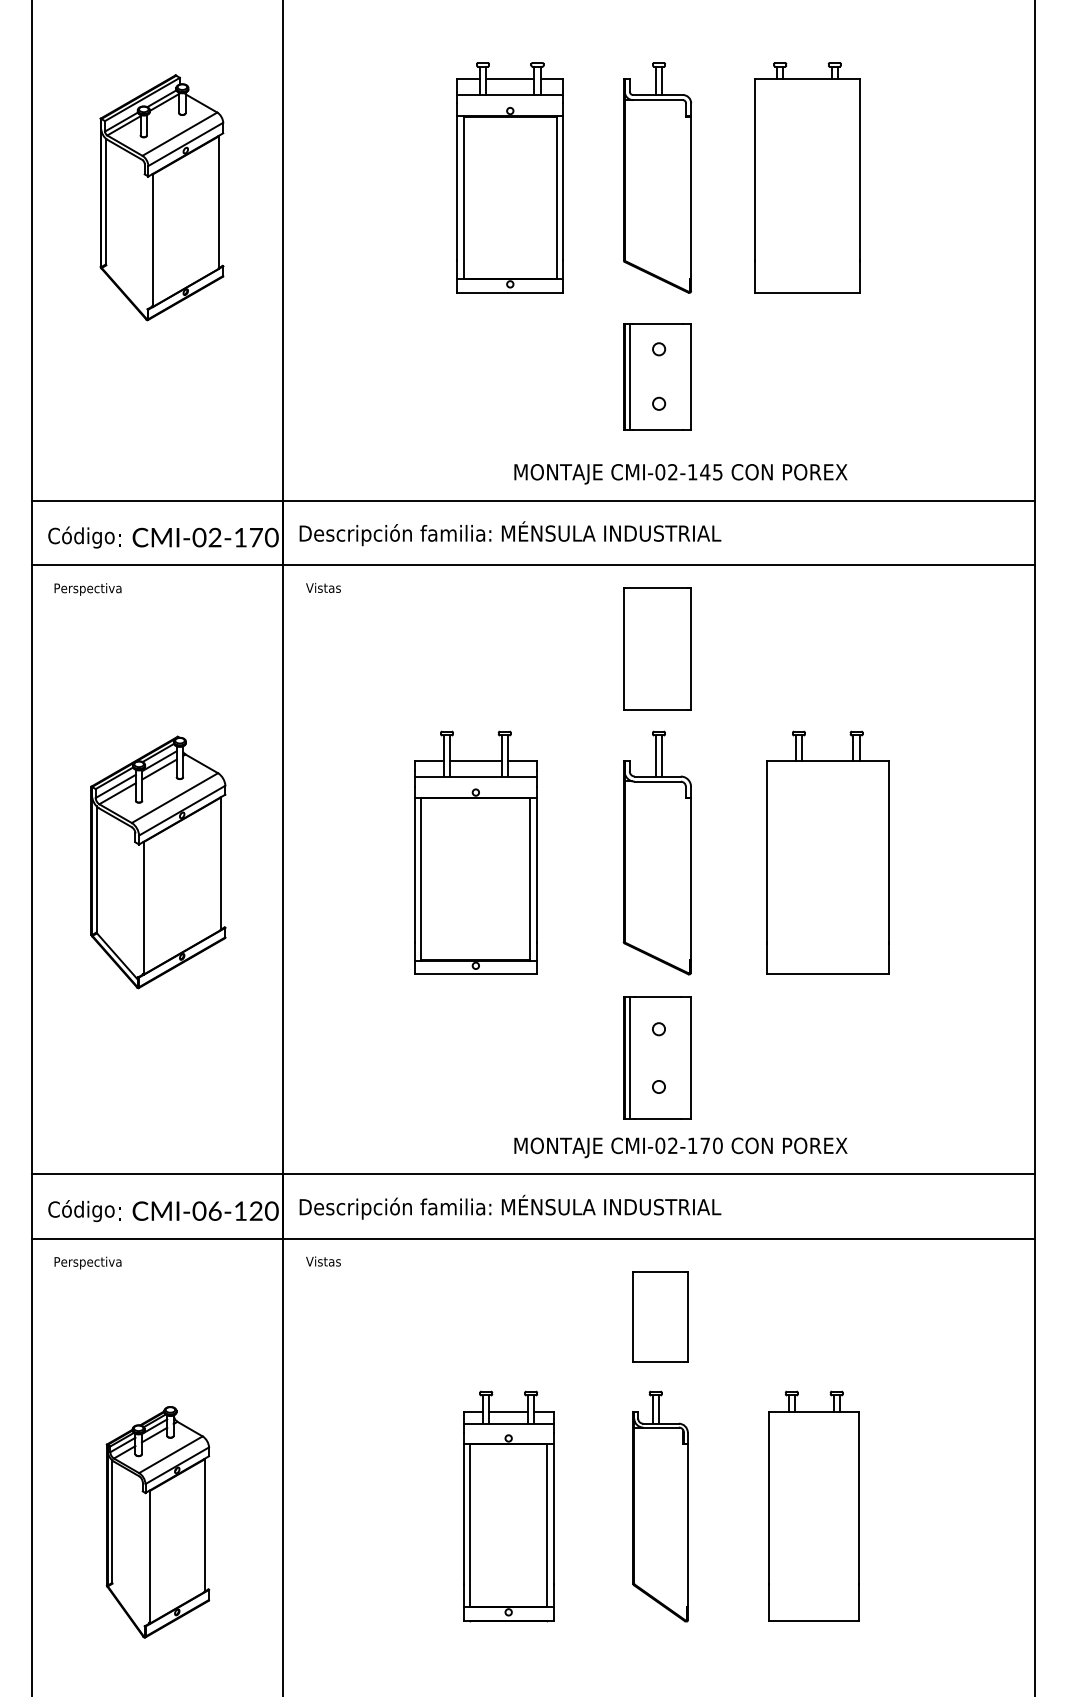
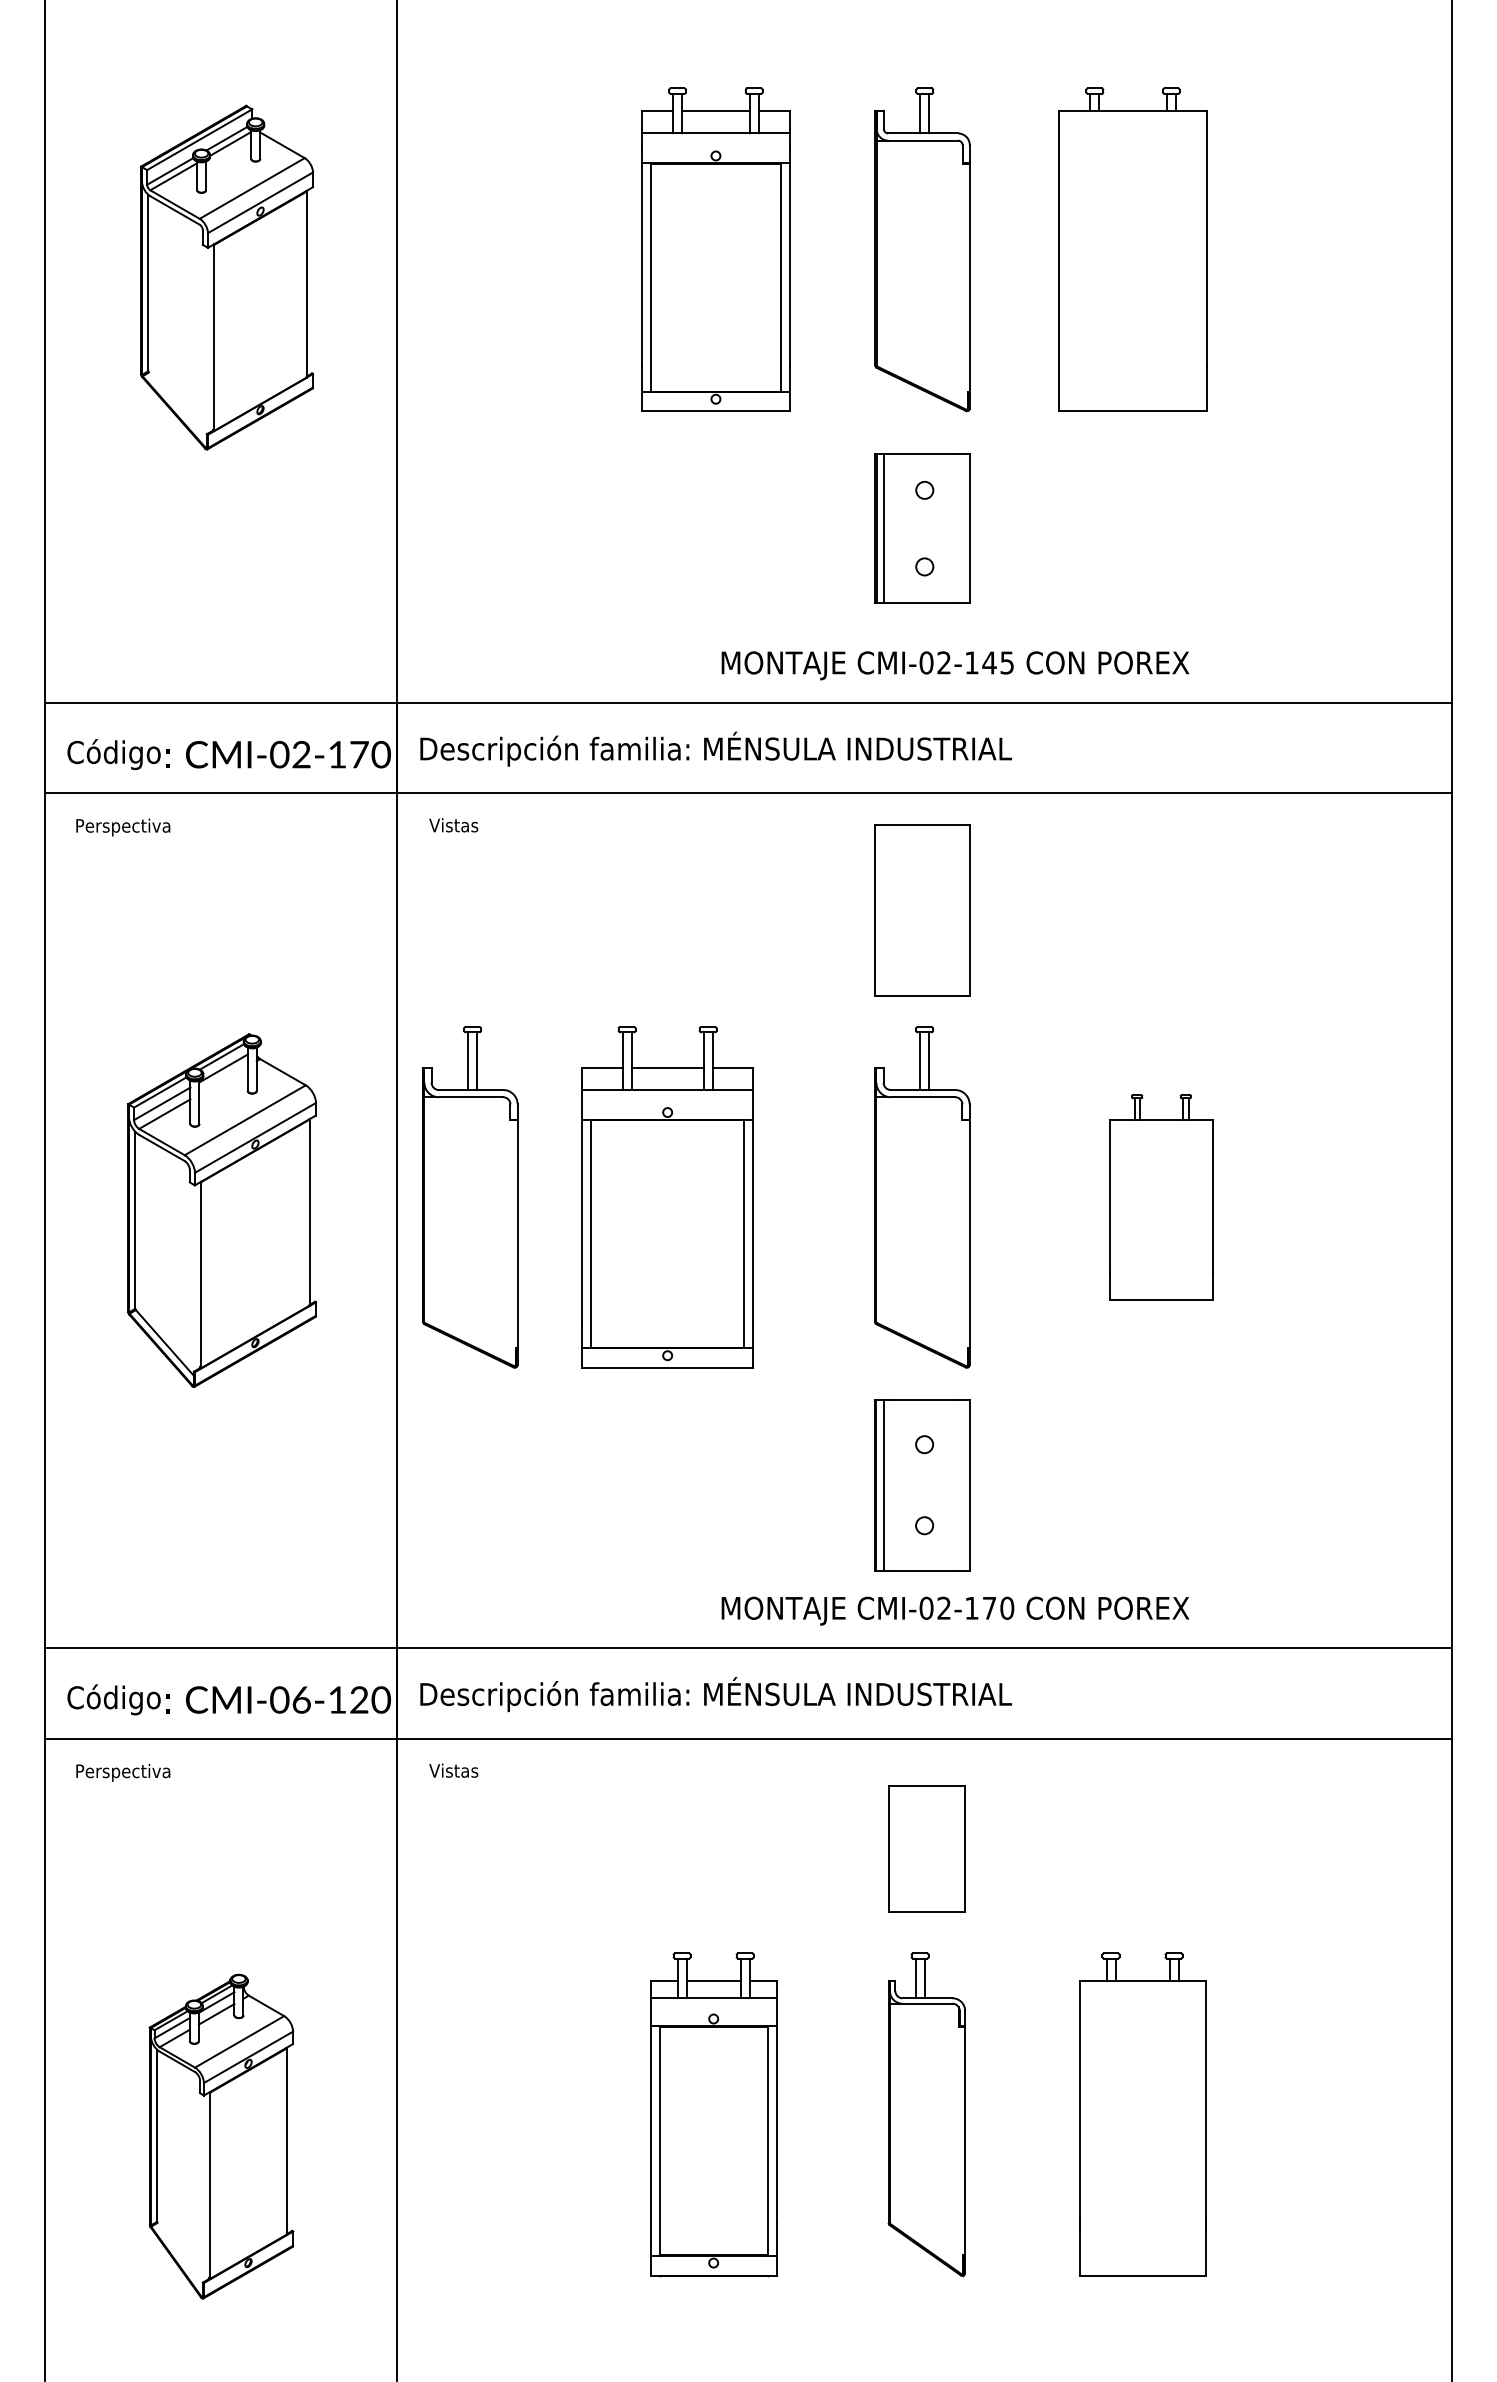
line: (159, 769) -> (223, 1080), removed
part: (335, 853) -> (470, 1197), added
part: (827, 853) -> (1161, 1197), size x0.6

